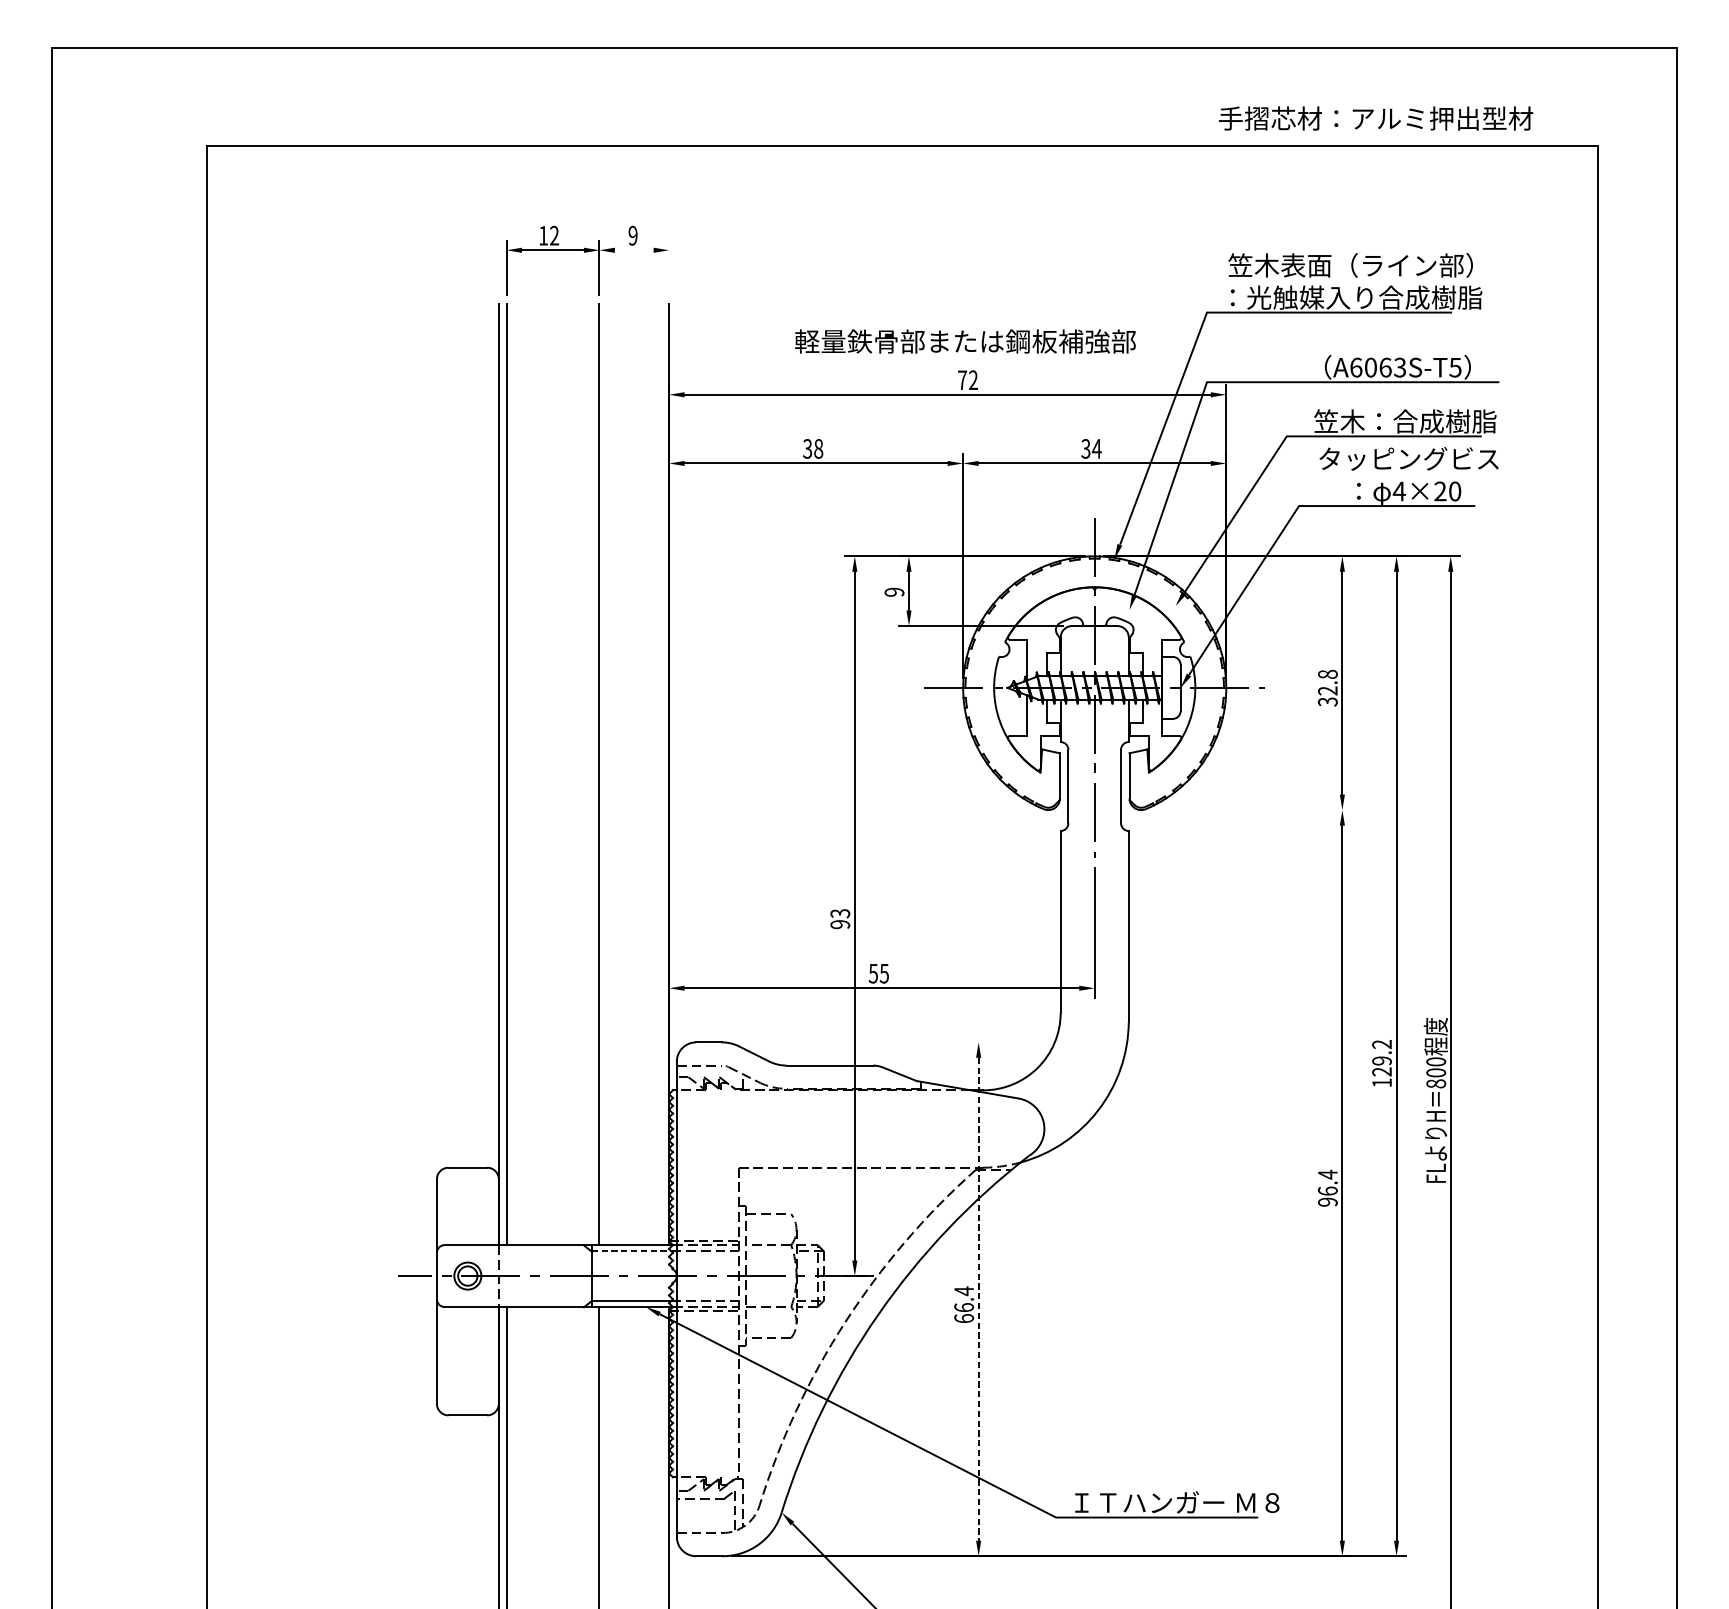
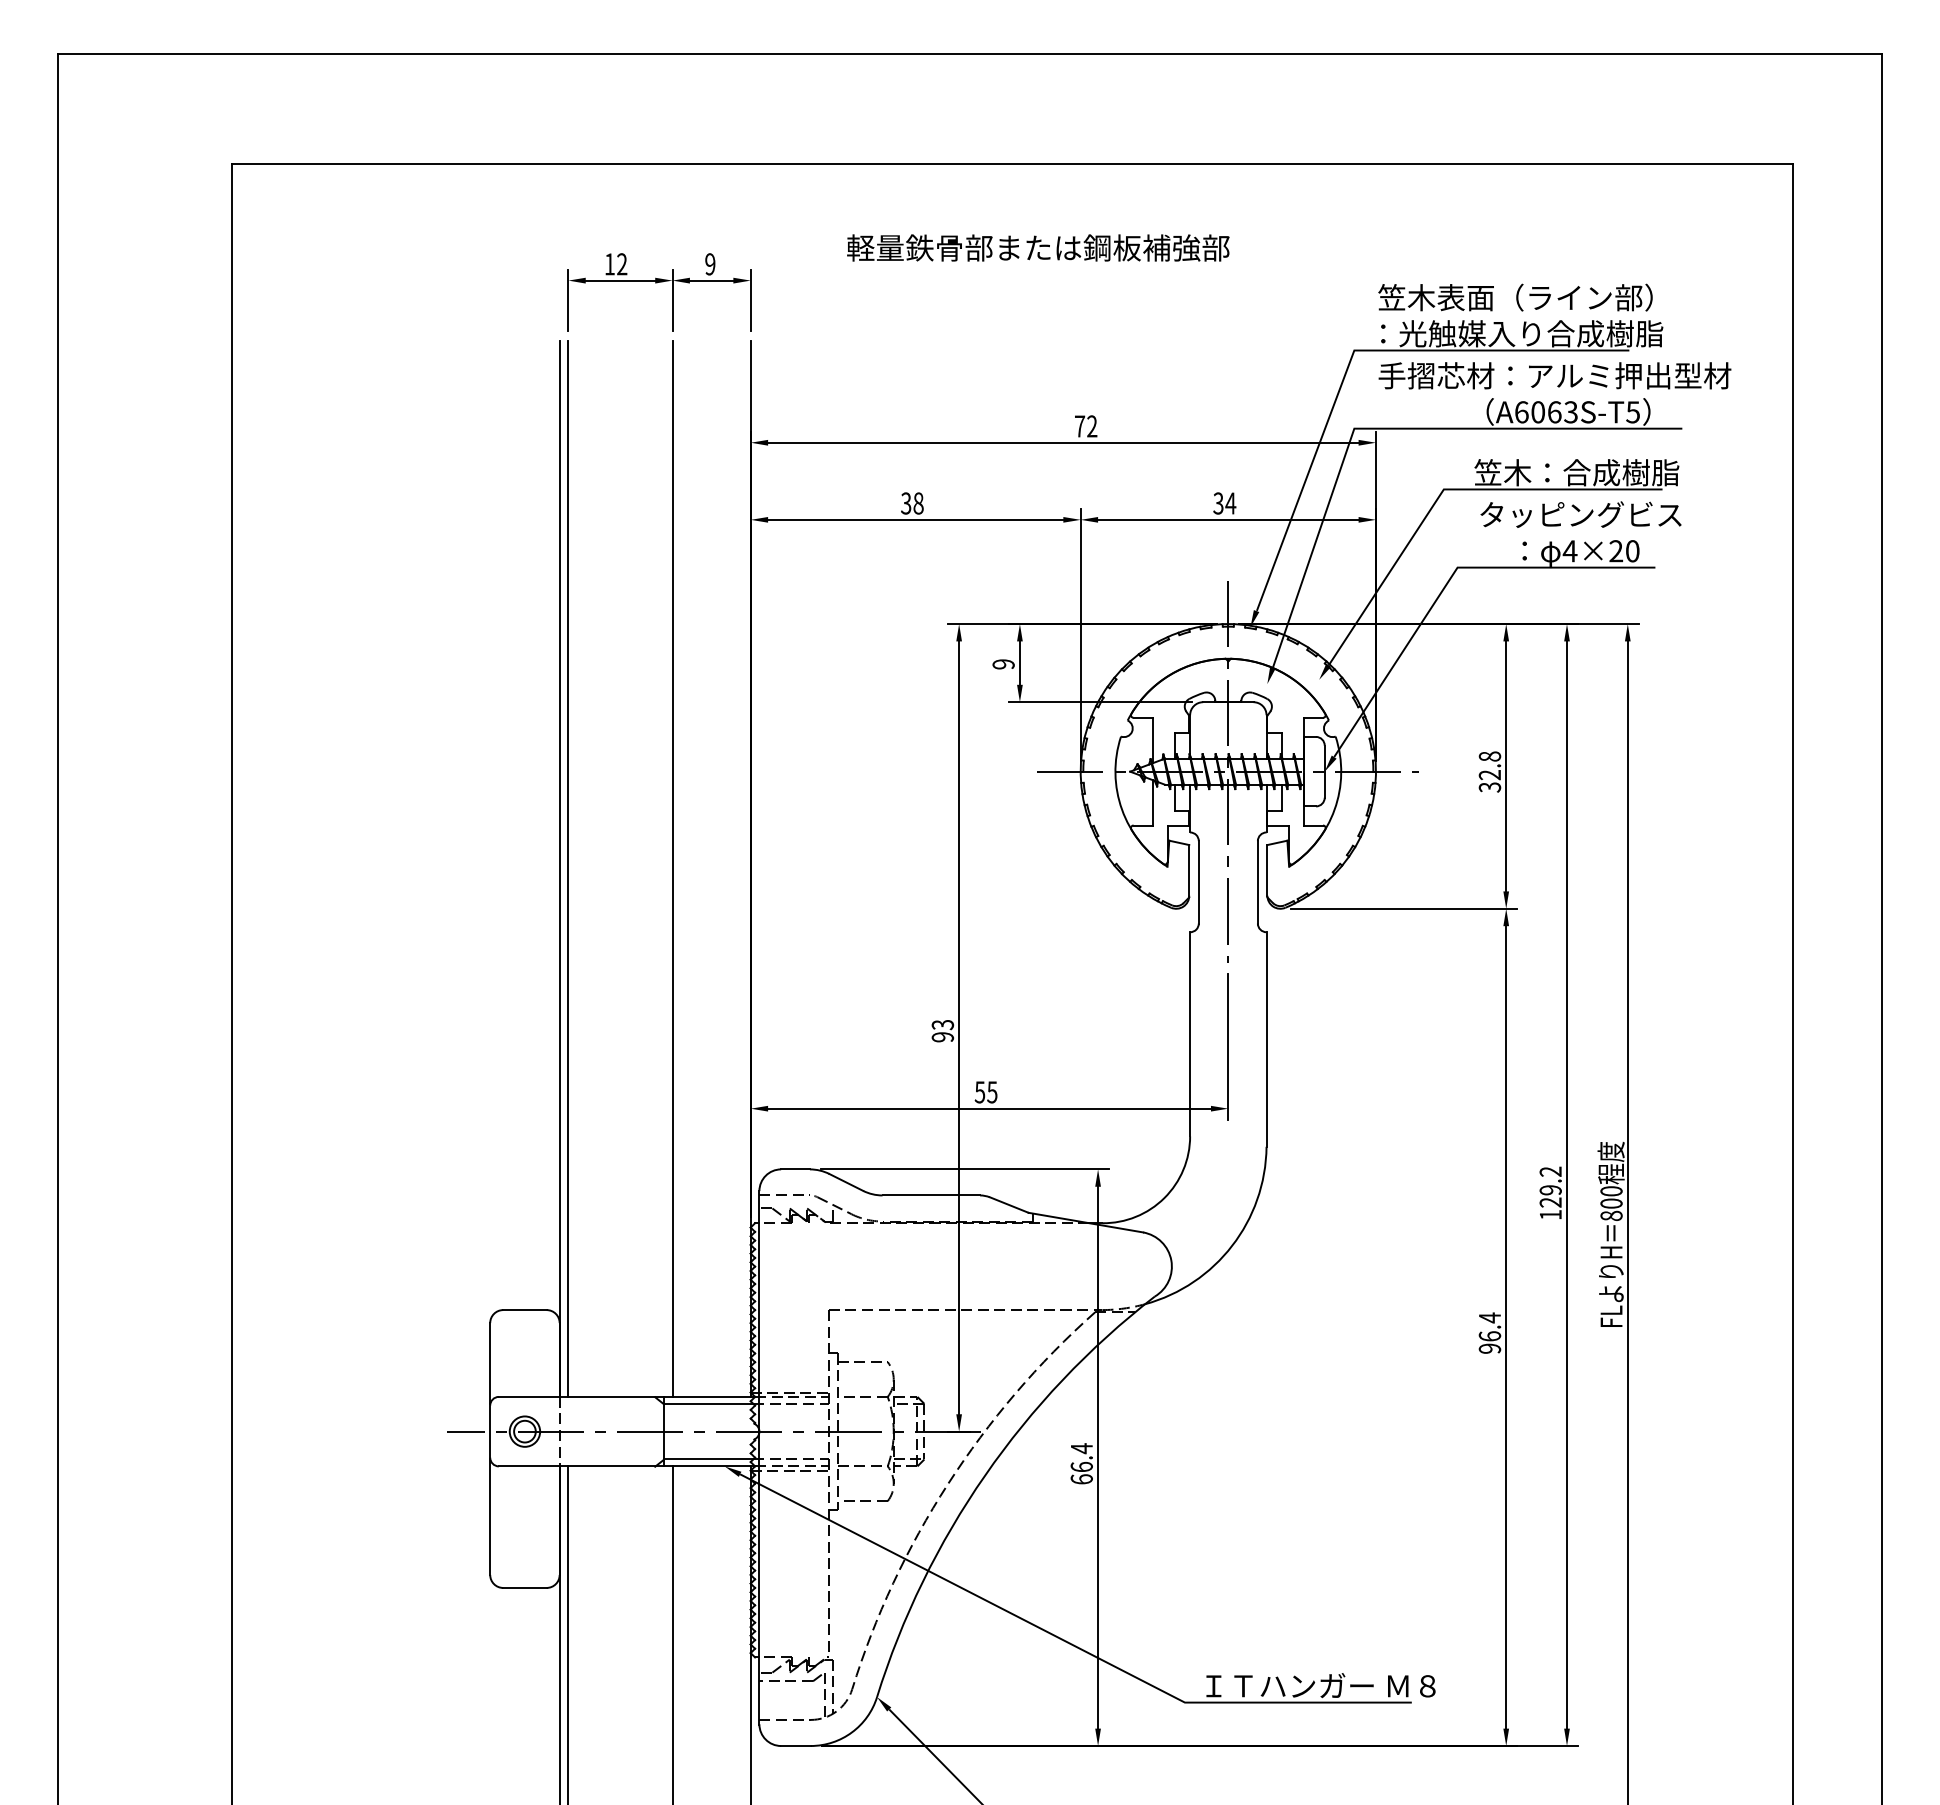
text: (1375, 118) -> (1554, 375), moved
line: (634, 250) -> (711, 280), added
line: (668, 267) -> (750, 299), added
text: (965, 341) -> (1038, 247), moved
line: (1251, 809) -> (1404, 908), added
line: (859, 1042) -> (964, 1169), added
line: (631, 1250) -> (708, 1403), dashed -> solid
line: (979, 1299) -> (1098, 1457), dashed -> solid

